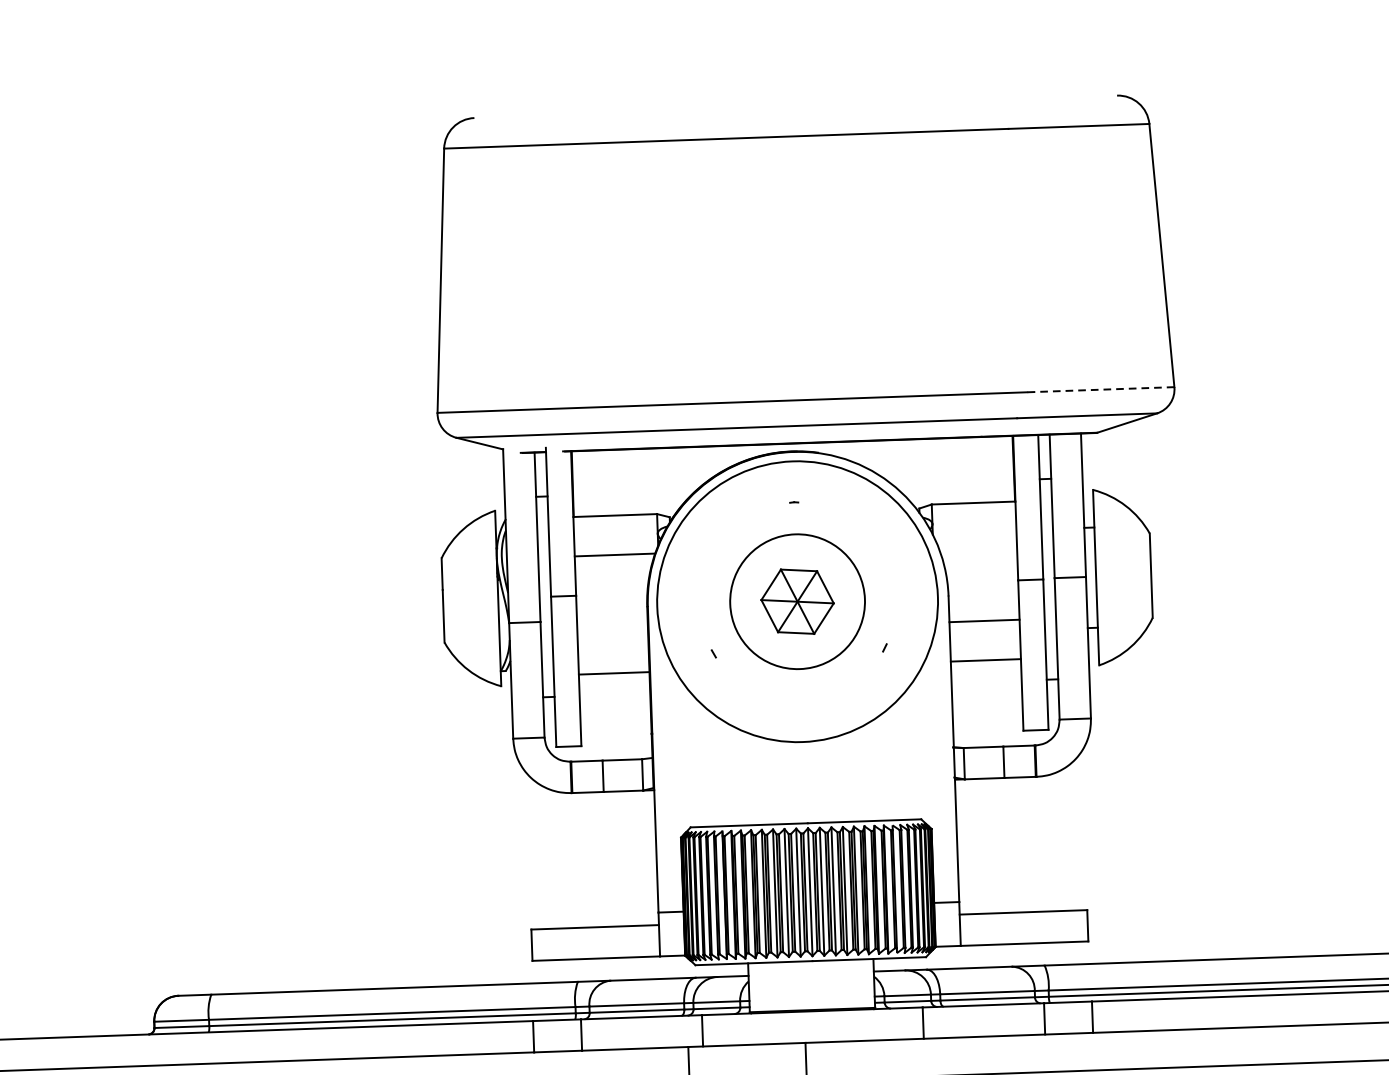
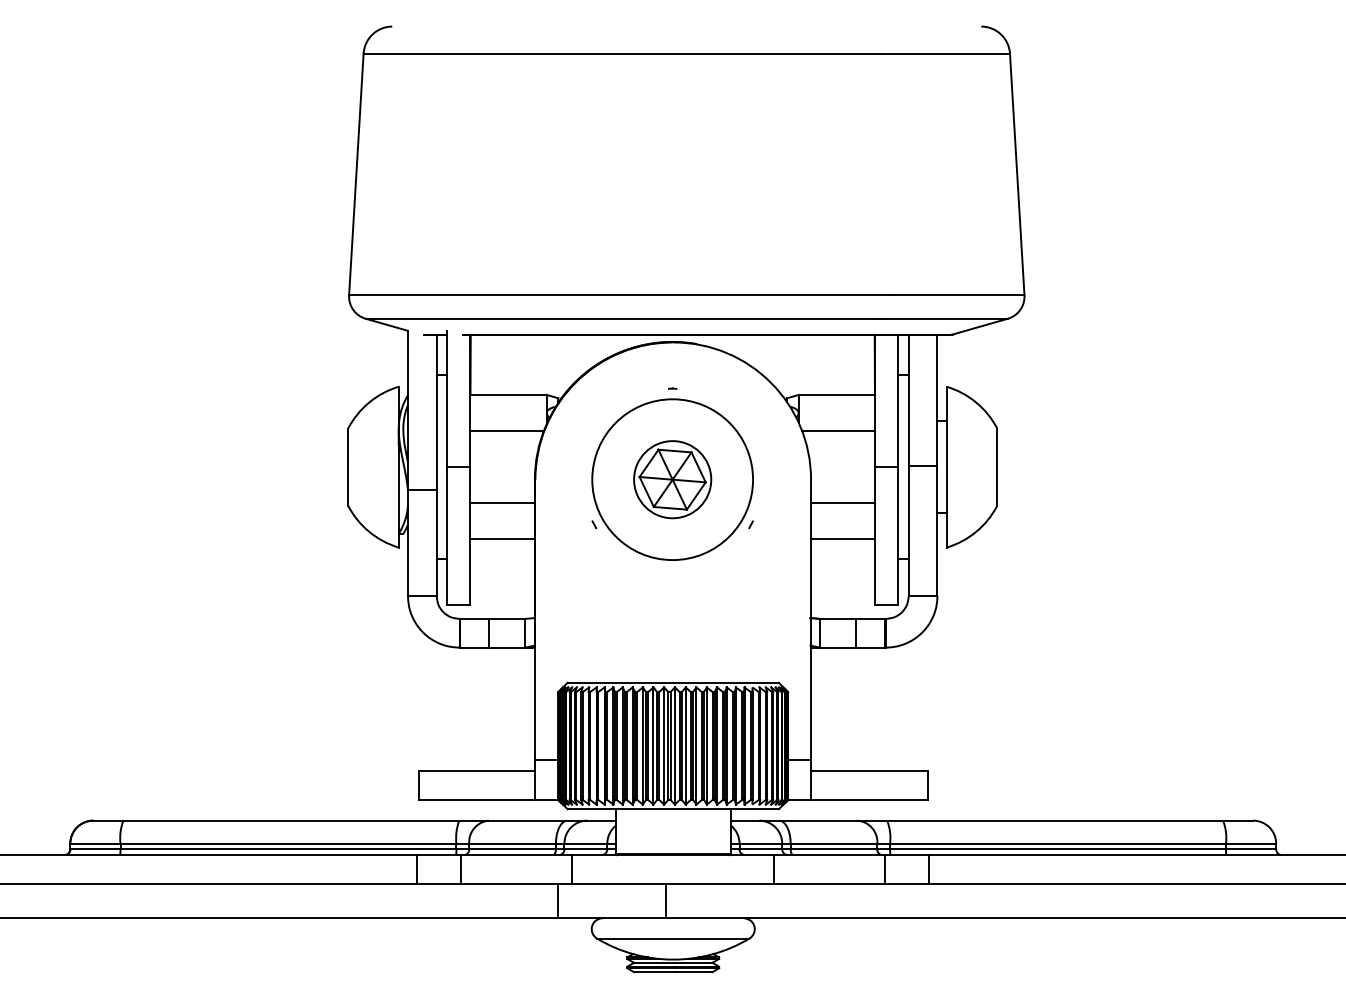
line: (1100, 389) -> (956, 295), dashed -> solid
line: (976, 542) -> (838, 431), added
circle: (797, 601) -> (672, 479), size x0.62
circle: (797, 601) -> (672, 479), size x0.62
line: (612, 634) -> (502, 503), added

